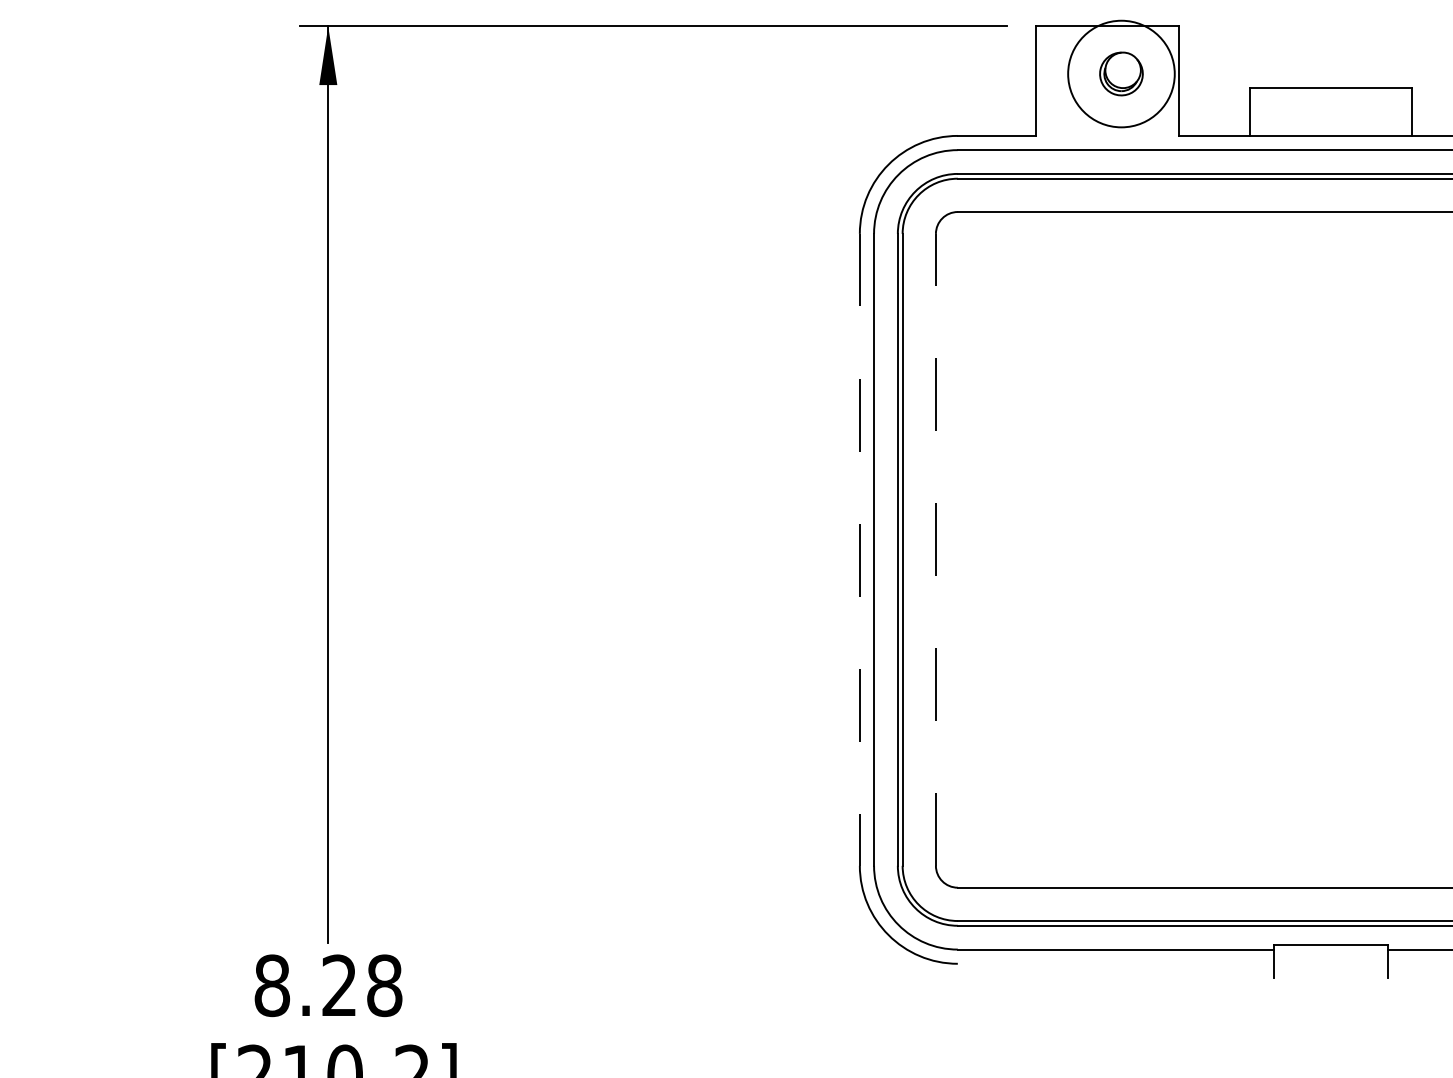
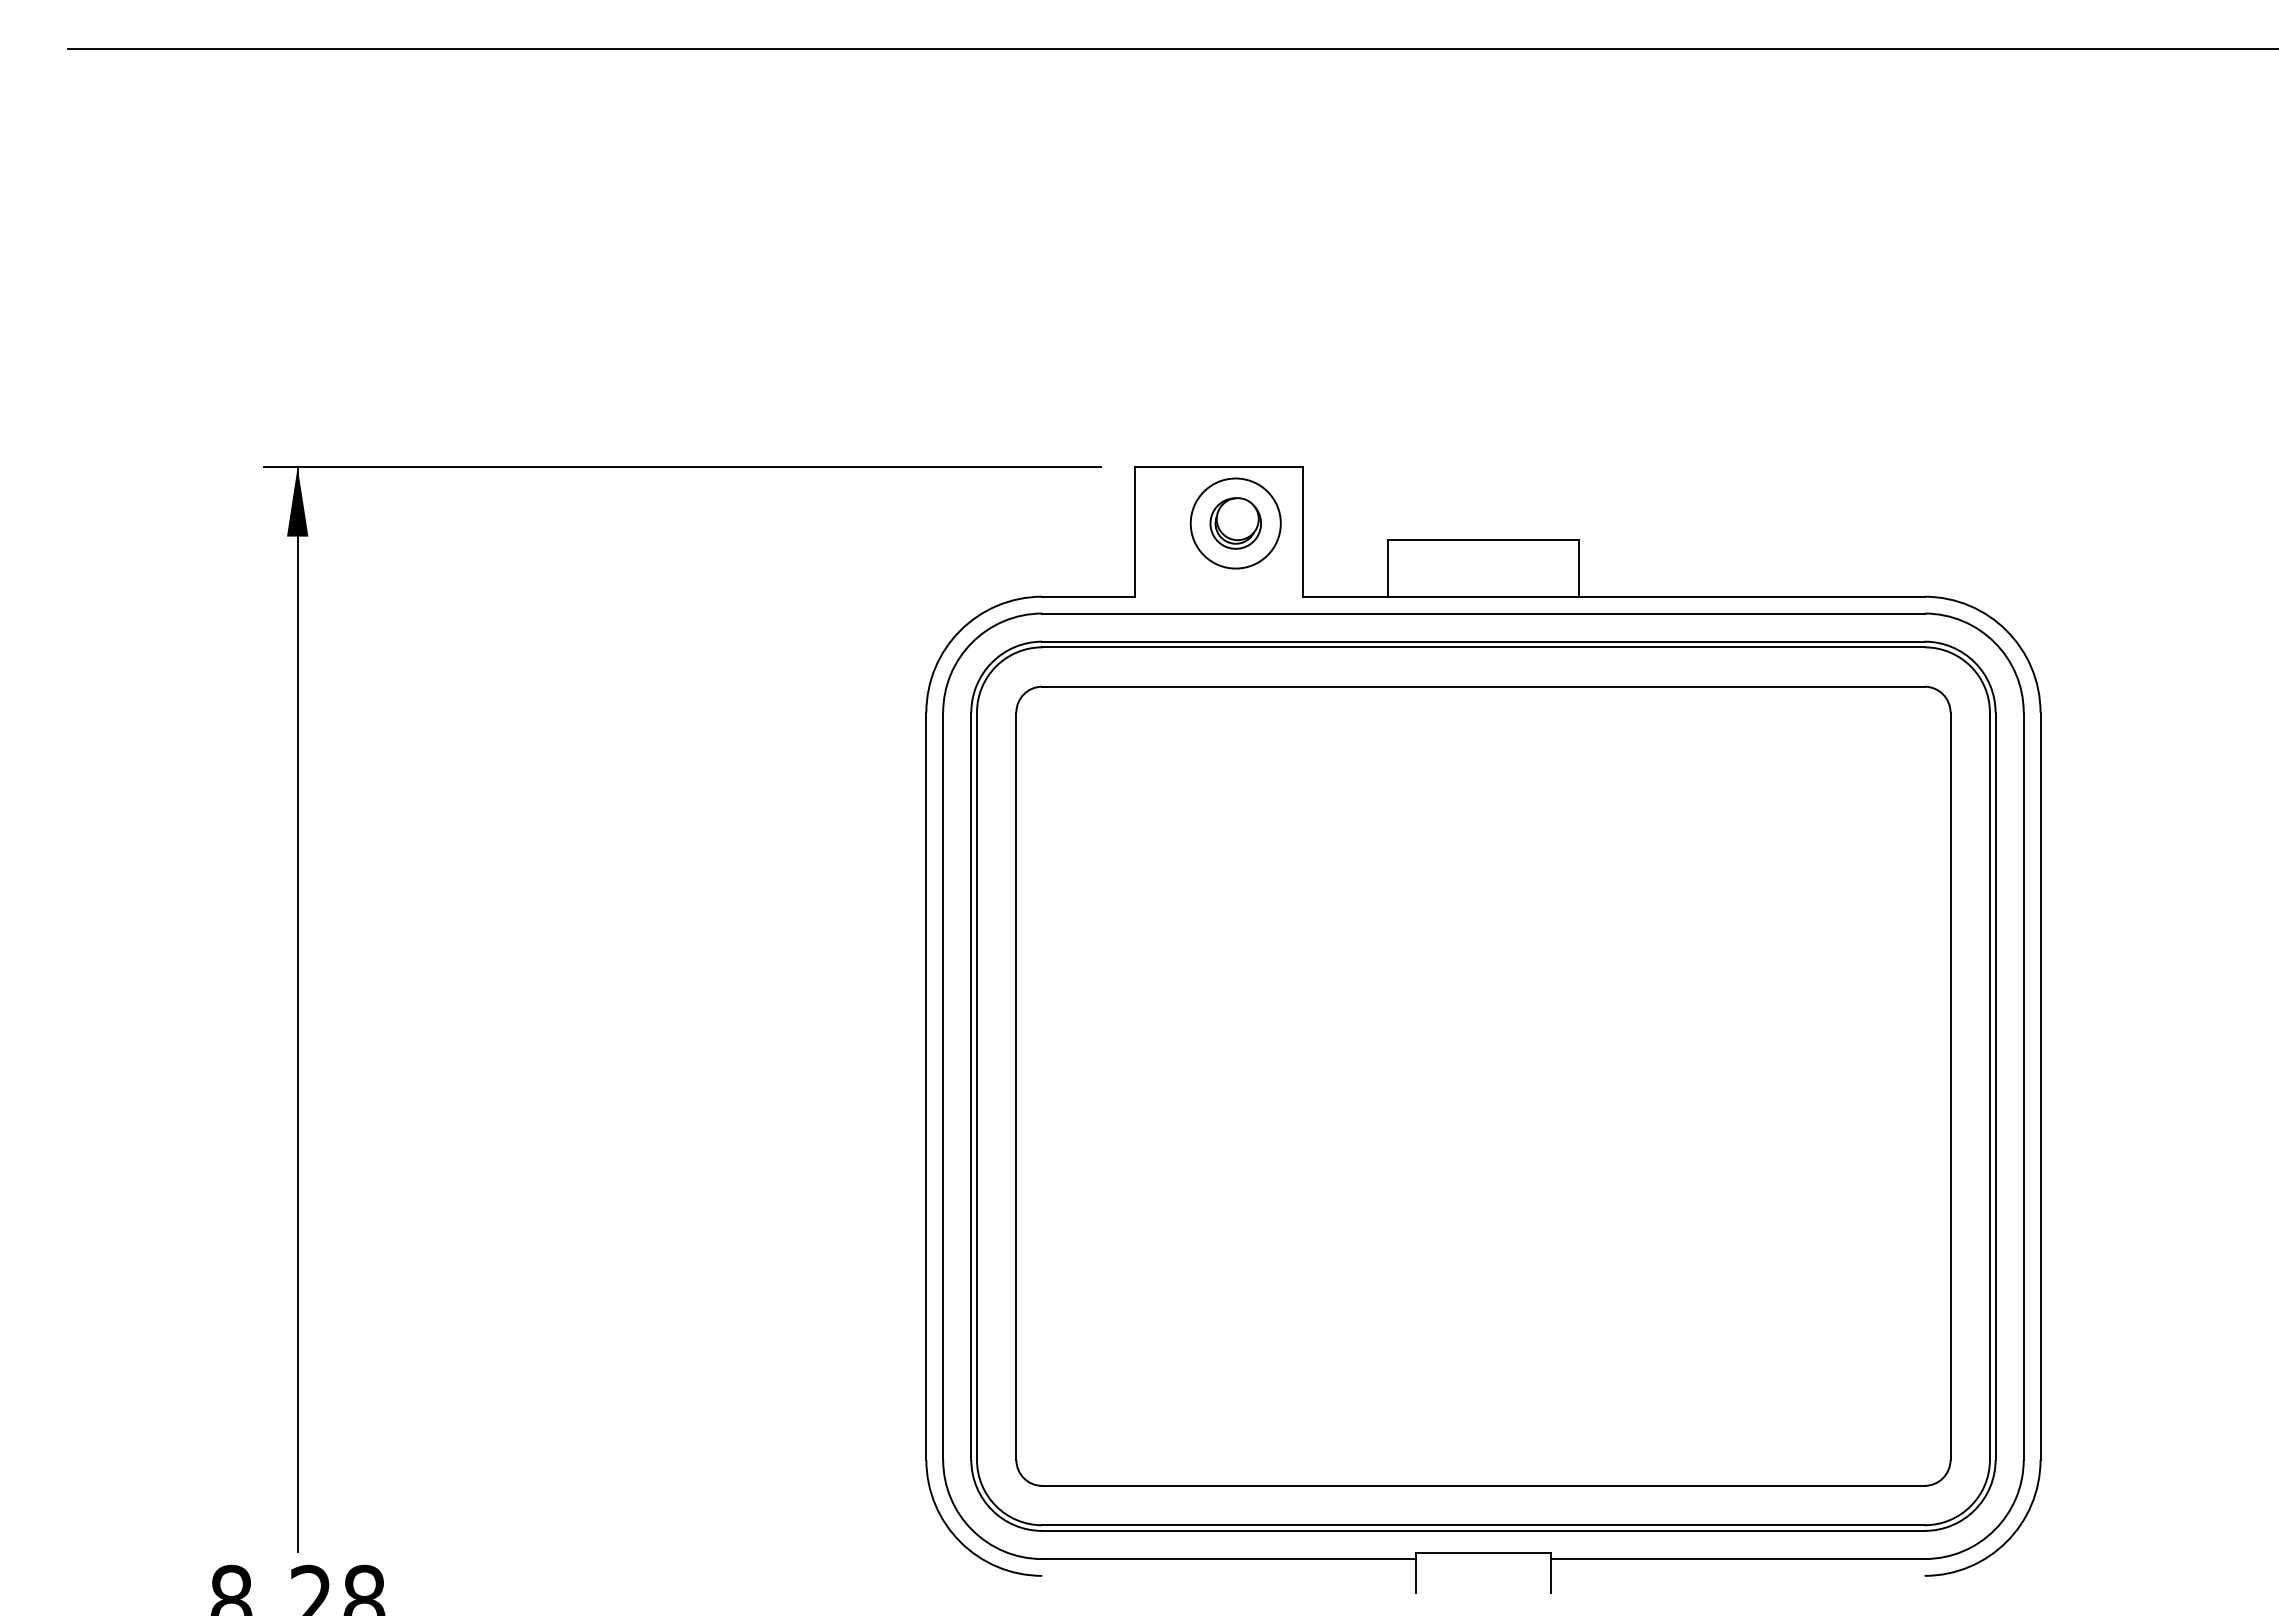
circle: (1121, 74) -> (1235, 523), size x0.71
line: (859, 550) -> (926, 1086), dashed -> solid
line: (936, 550) -> (1016, 1086), dashed -> solid

